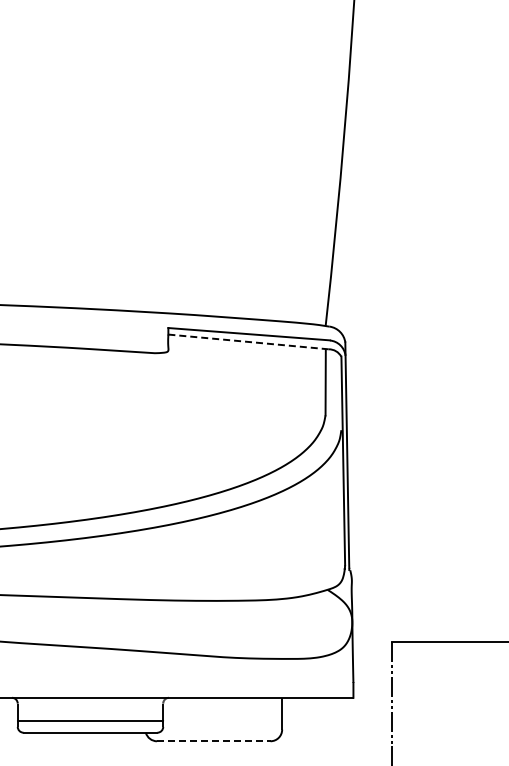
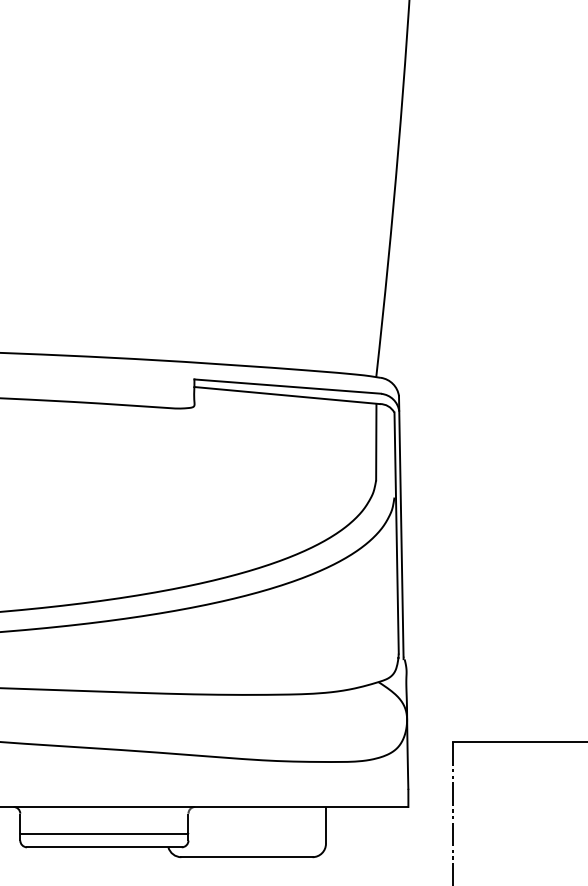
line: (248, 341) -> (287, 395), dashed -> solid
line: (213, 741) -> (246, 857), dashed -> solid

